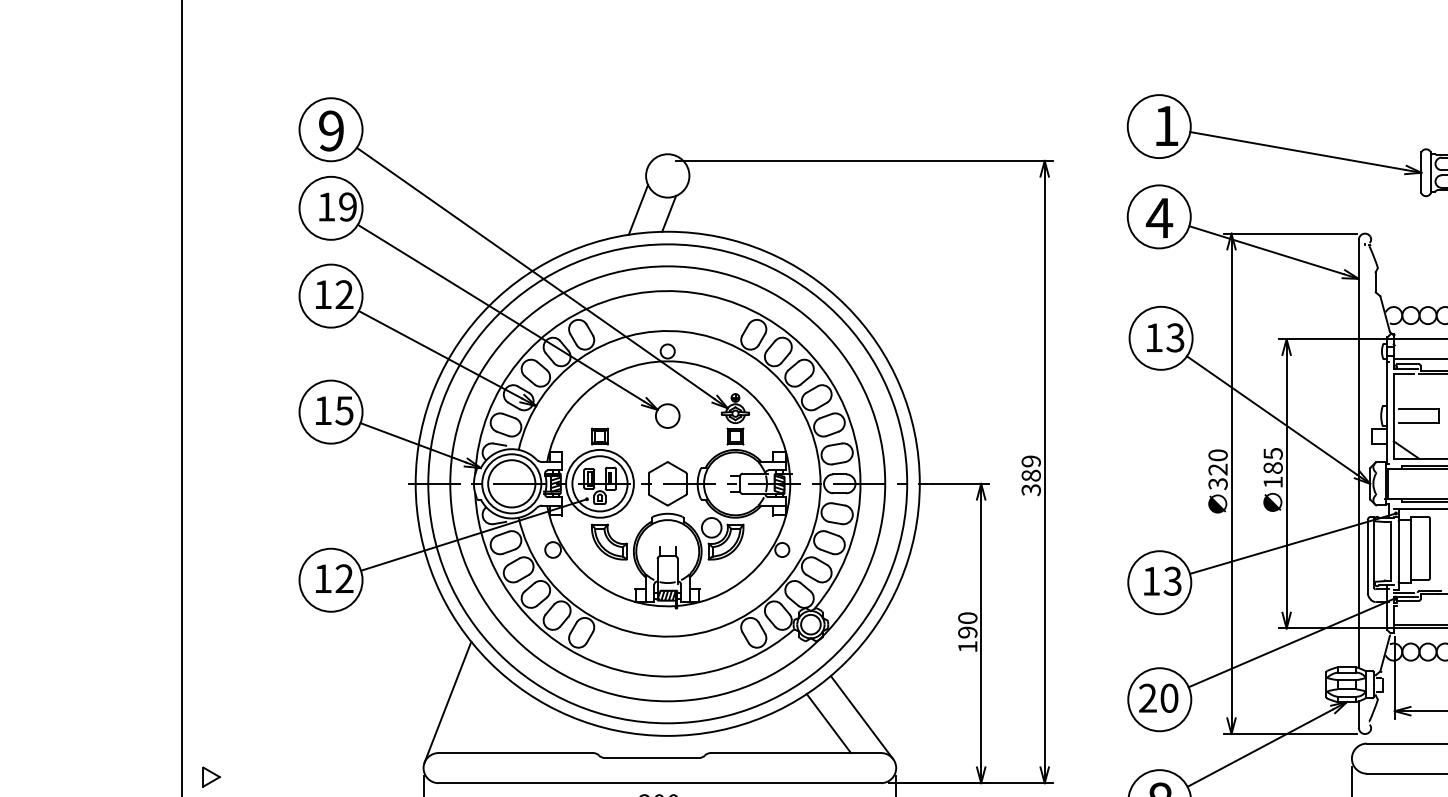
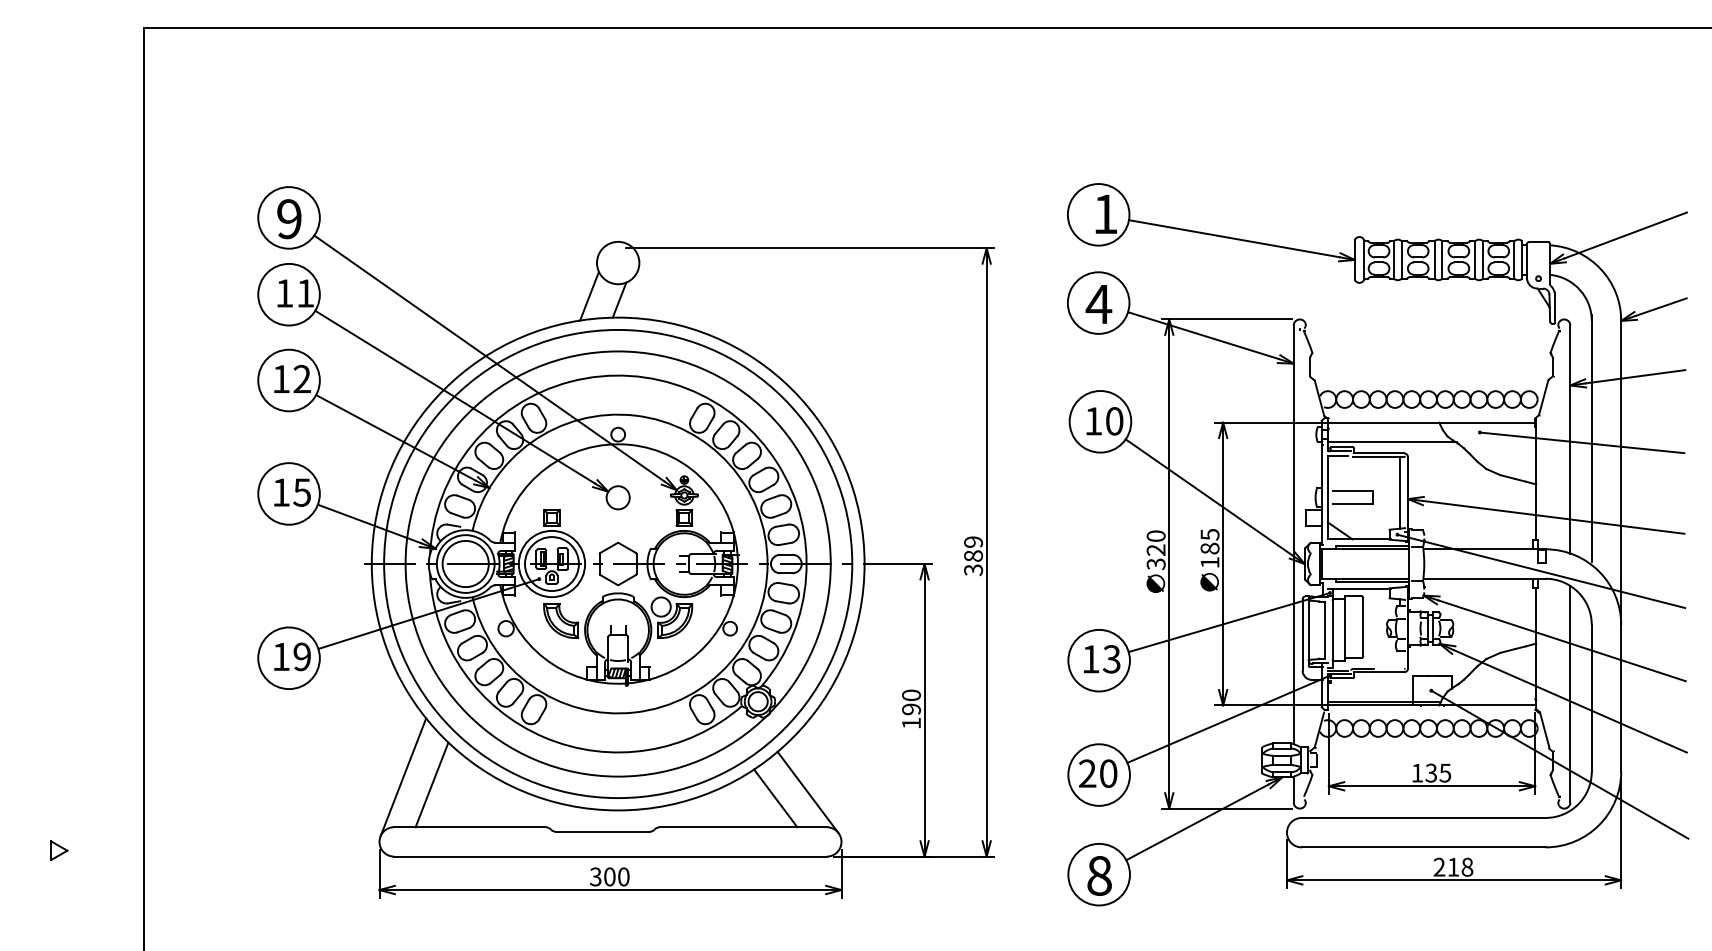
text: (347, 207) -> (305, 293), 19 -> 11
text: (1175, 338) -> (1114, 421), 13 -> 10
text: (343, 579) -> (301, 657), 12 -> 19
line: (476, 709) -> (431, 784), added
part: (211, 776) -> (59, 850), moved

